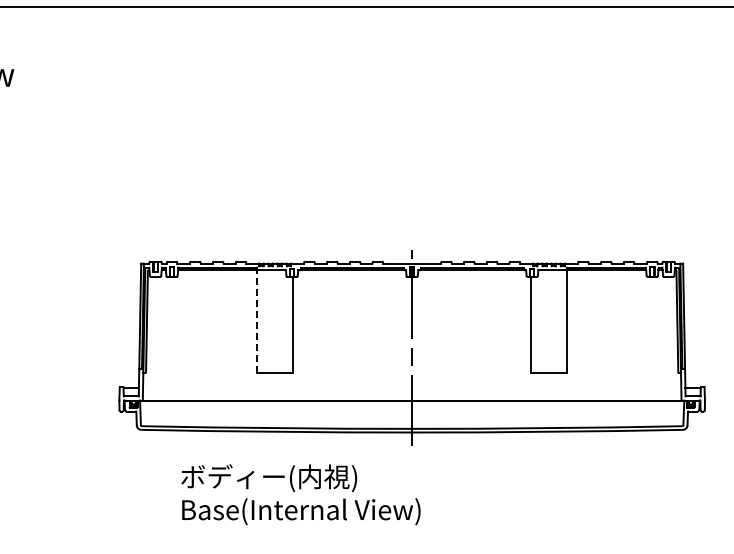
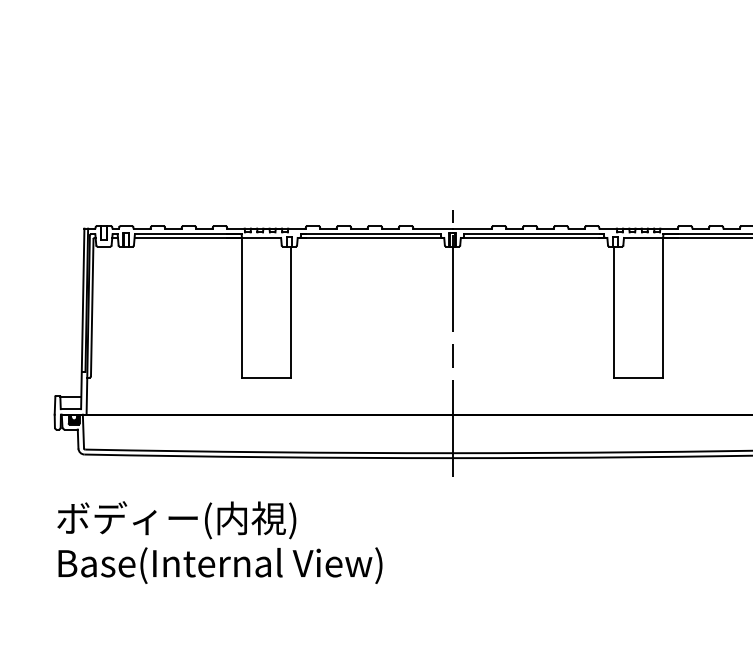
line: (256, 321) -> (241, 307), dashed -> solid
text: (300, 494) -> (219, 542), moved

